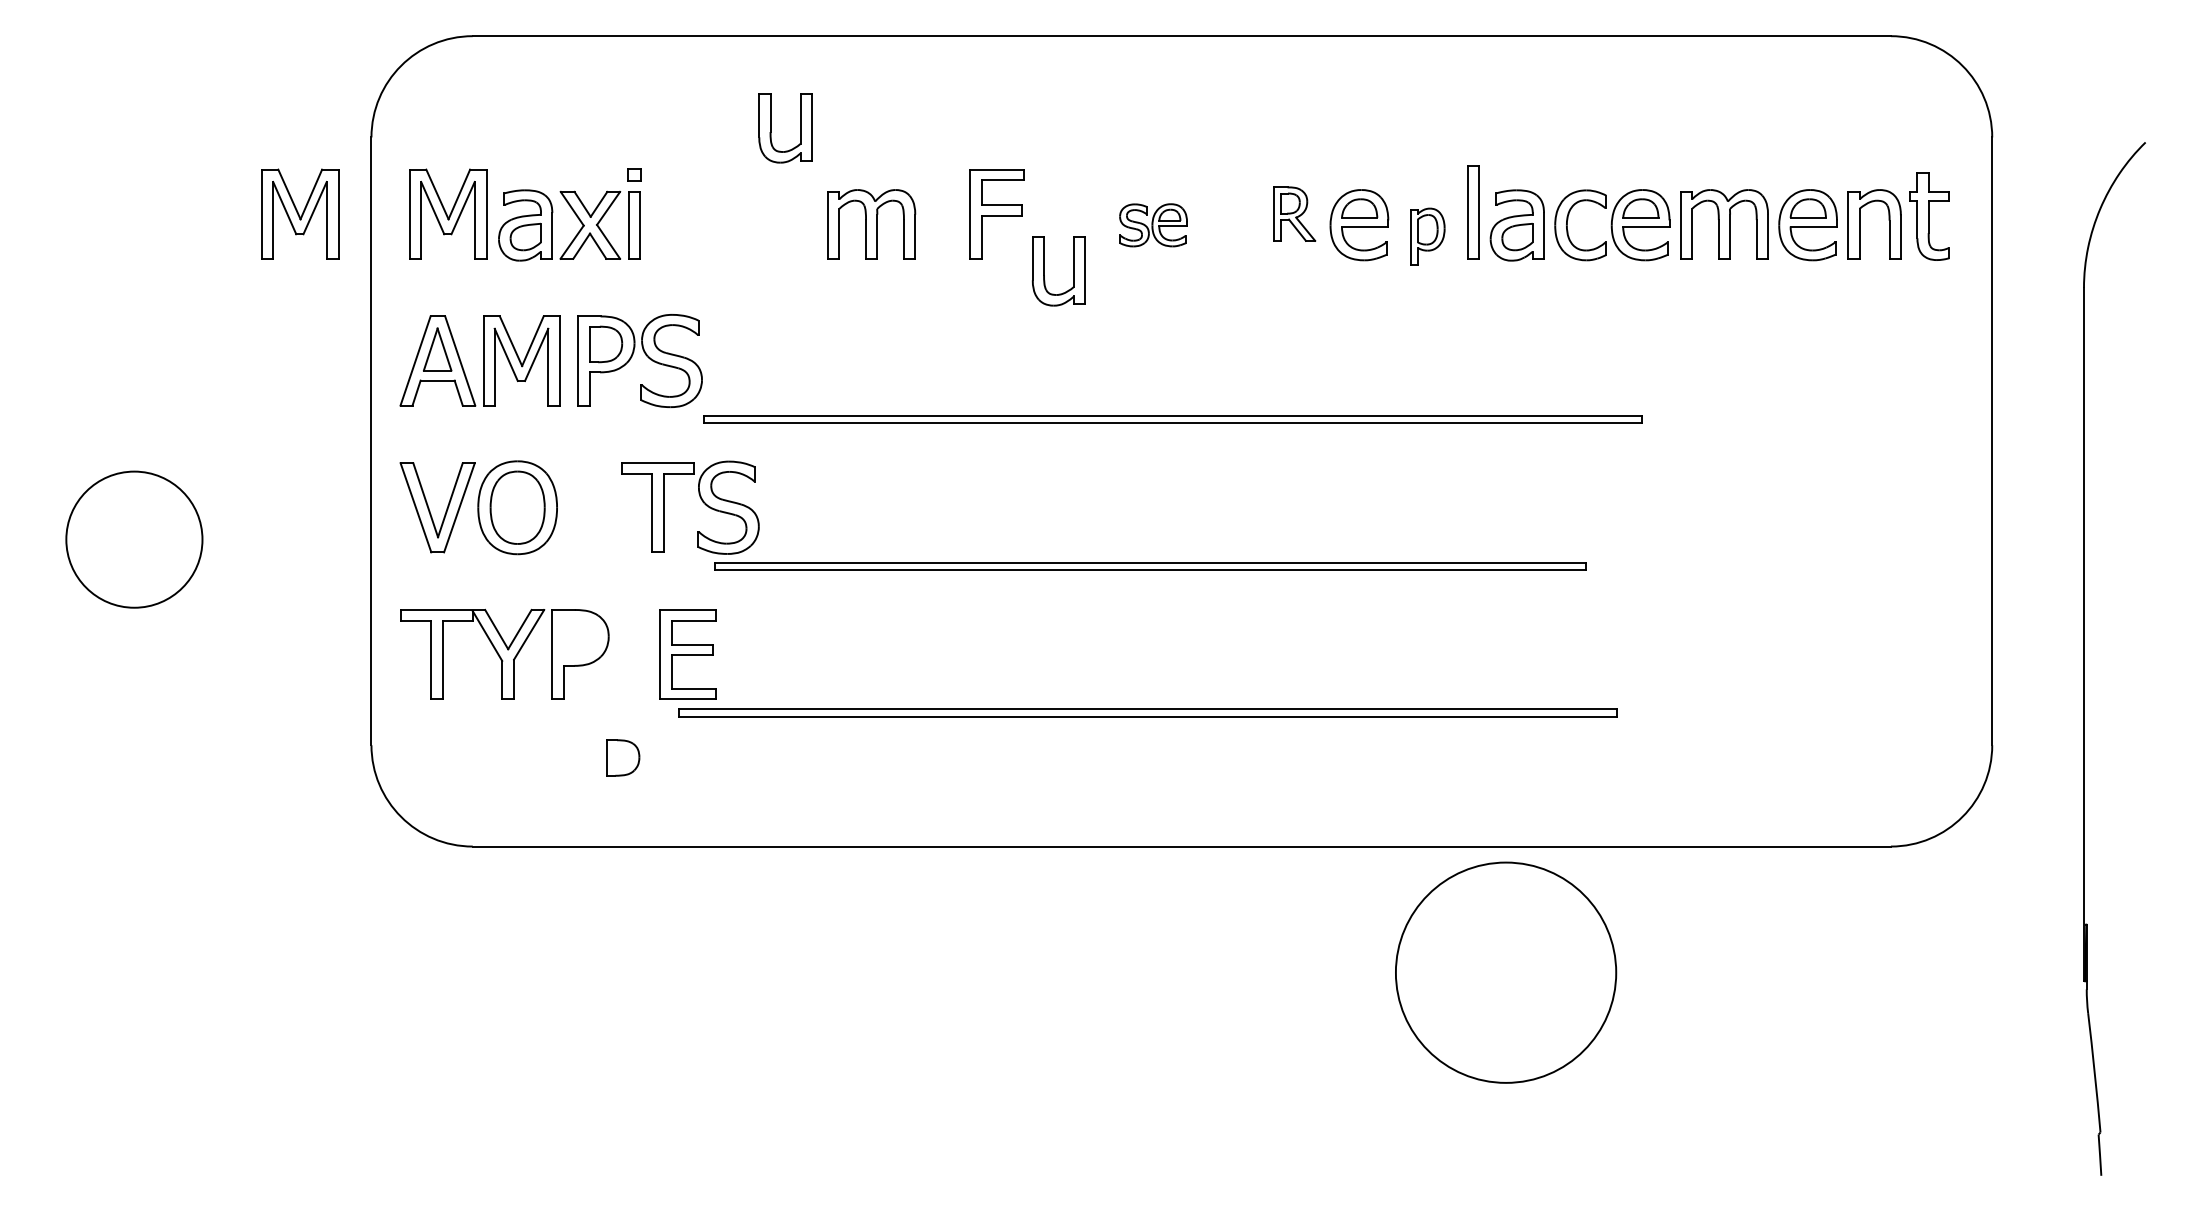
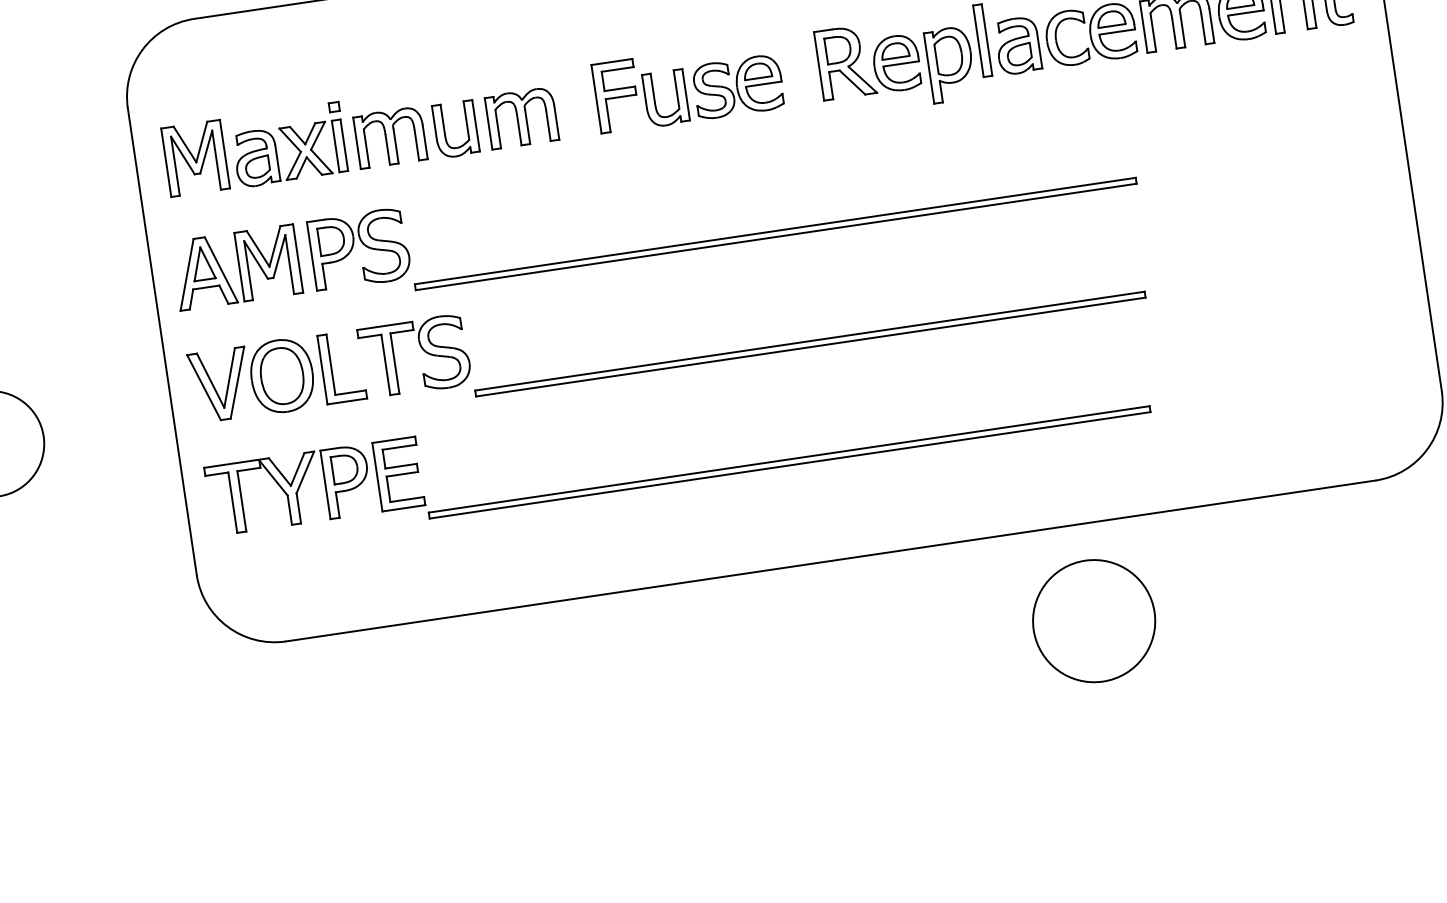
part: (771, 128) -> (445, 131), moved
part: (300, 213) -> (81, 174), removed
part: (1294, 213) -> (845, 61), size x1.67
part: (700, 224) -> (390, 137), added
part: (1153, 225) -> (738, 87), size x1.67
part: (1427, 236) -> (950, 64), size x1.67
part: (1044, 271) -> (654, 100), moved
part: (582, 507) -> (331, 368), added
part: (1150, 566) -> (810, 344), moved
part: (687, 654) -> (398, 474), moved
part: (623, 757) -> (345, 468), moved
circle: (1505, 972) -> (1093, 621), size x0.71

